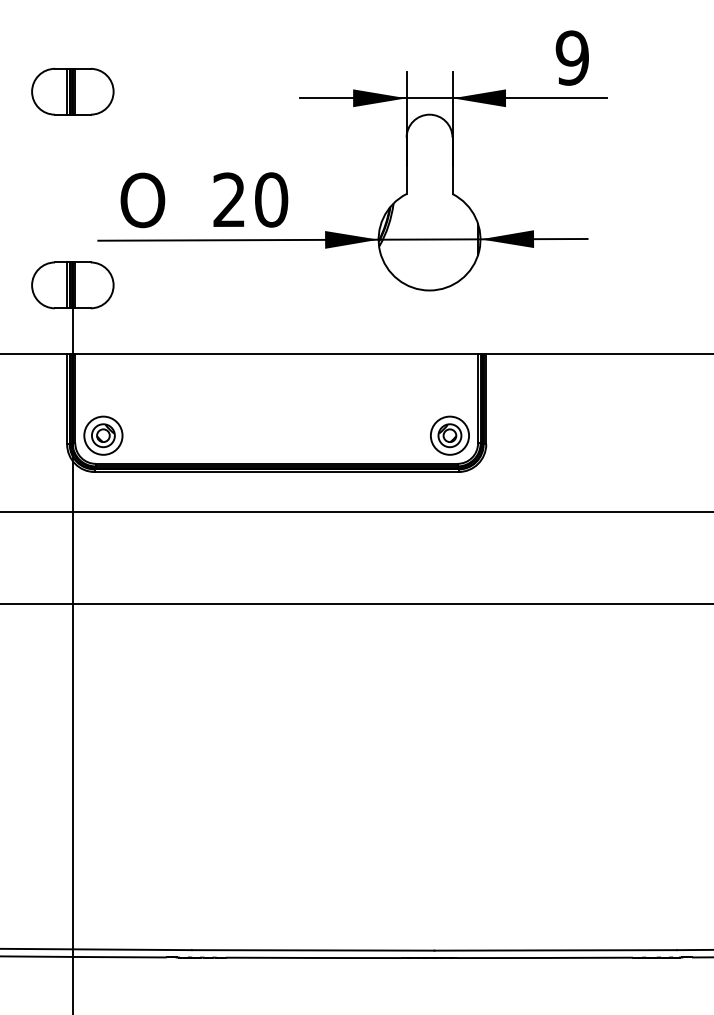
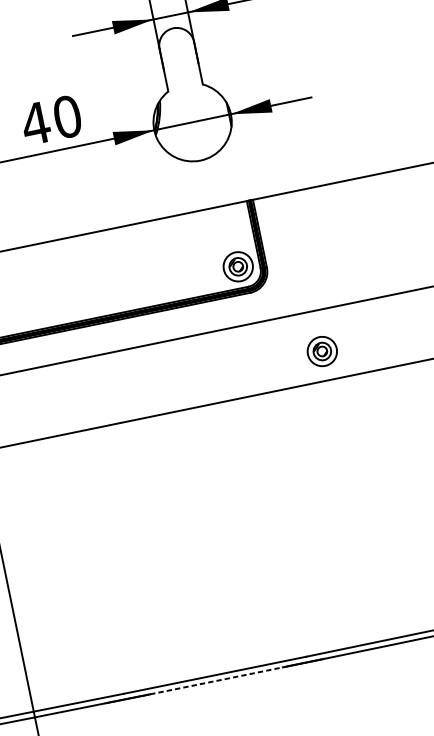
text: (228, 199) -> (35, 123), 20 -> 40
part: (534, 565) -> (321, 351), added
arc: (313, 957) -> (216, 680), solid -> dashed

